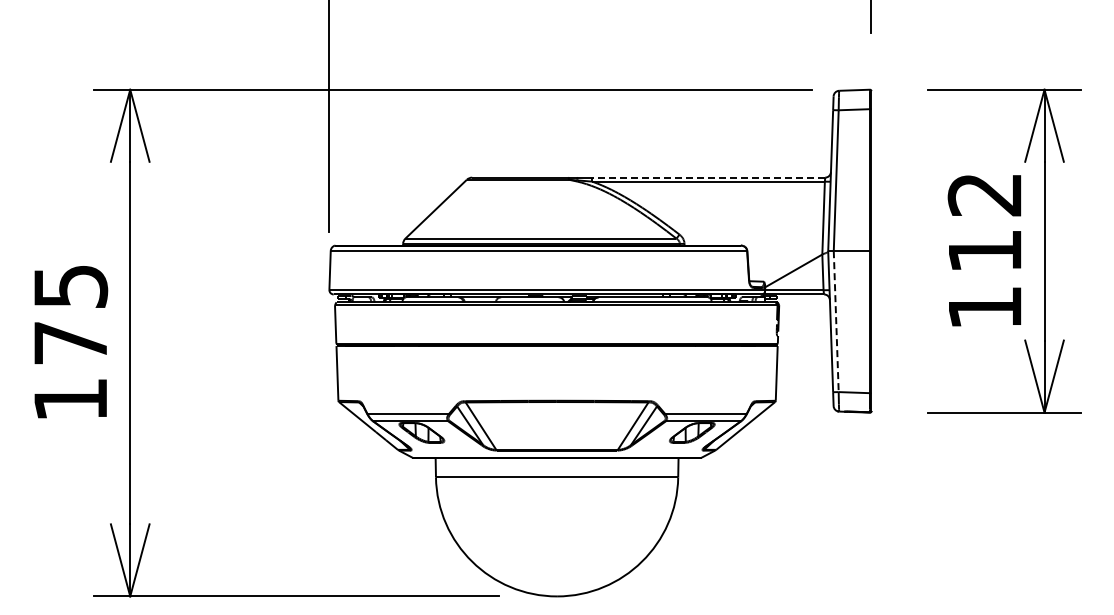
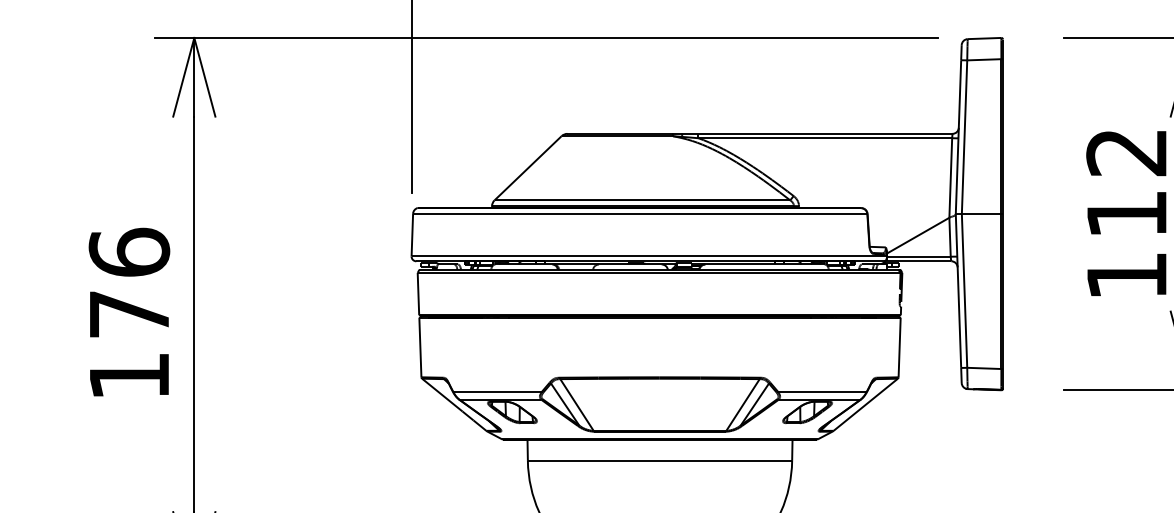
line: (708, 177) -> (825, 133), dashed -> solid
text: (70, 285) -> (129, 251), 175 -> 176
line: (836, 322) -> (964, 291), dashed -> solid

